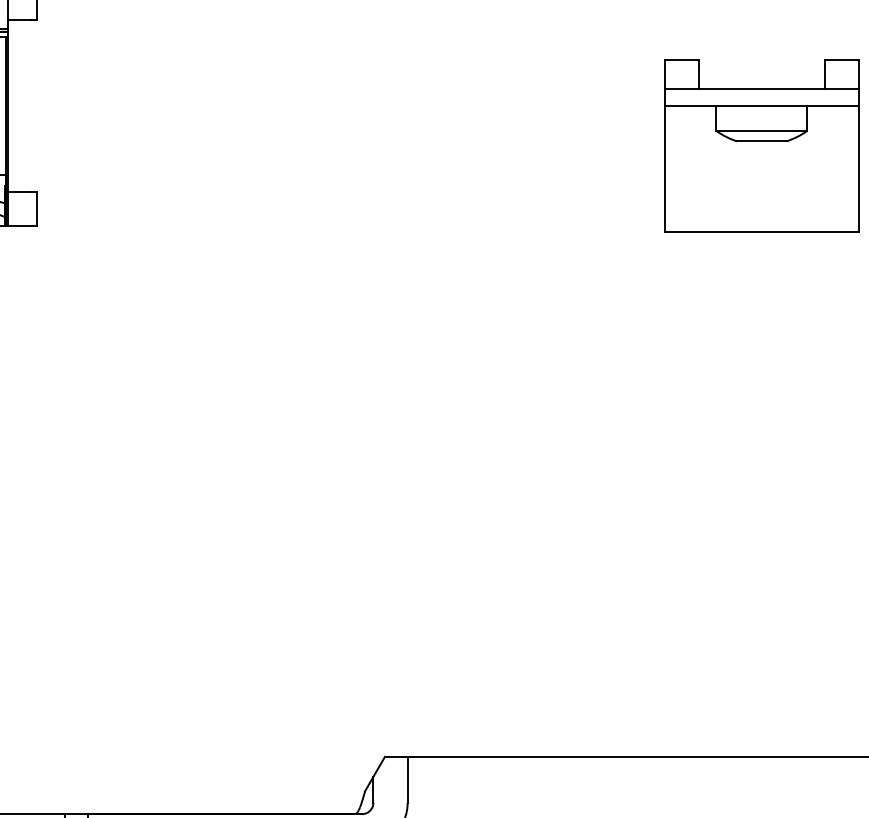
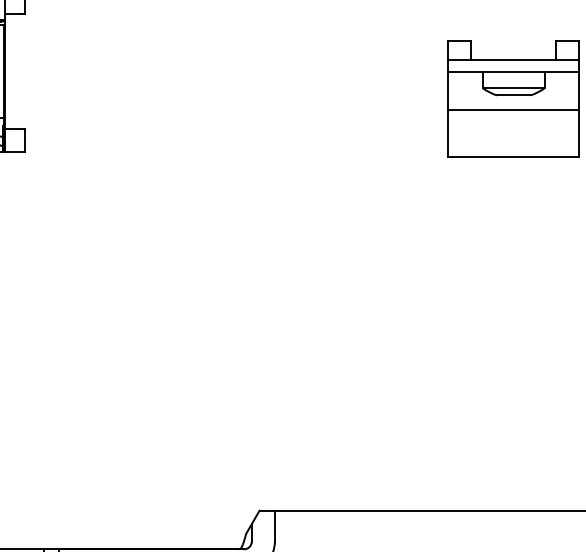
line: (761, 163) -> (513, 110), added

